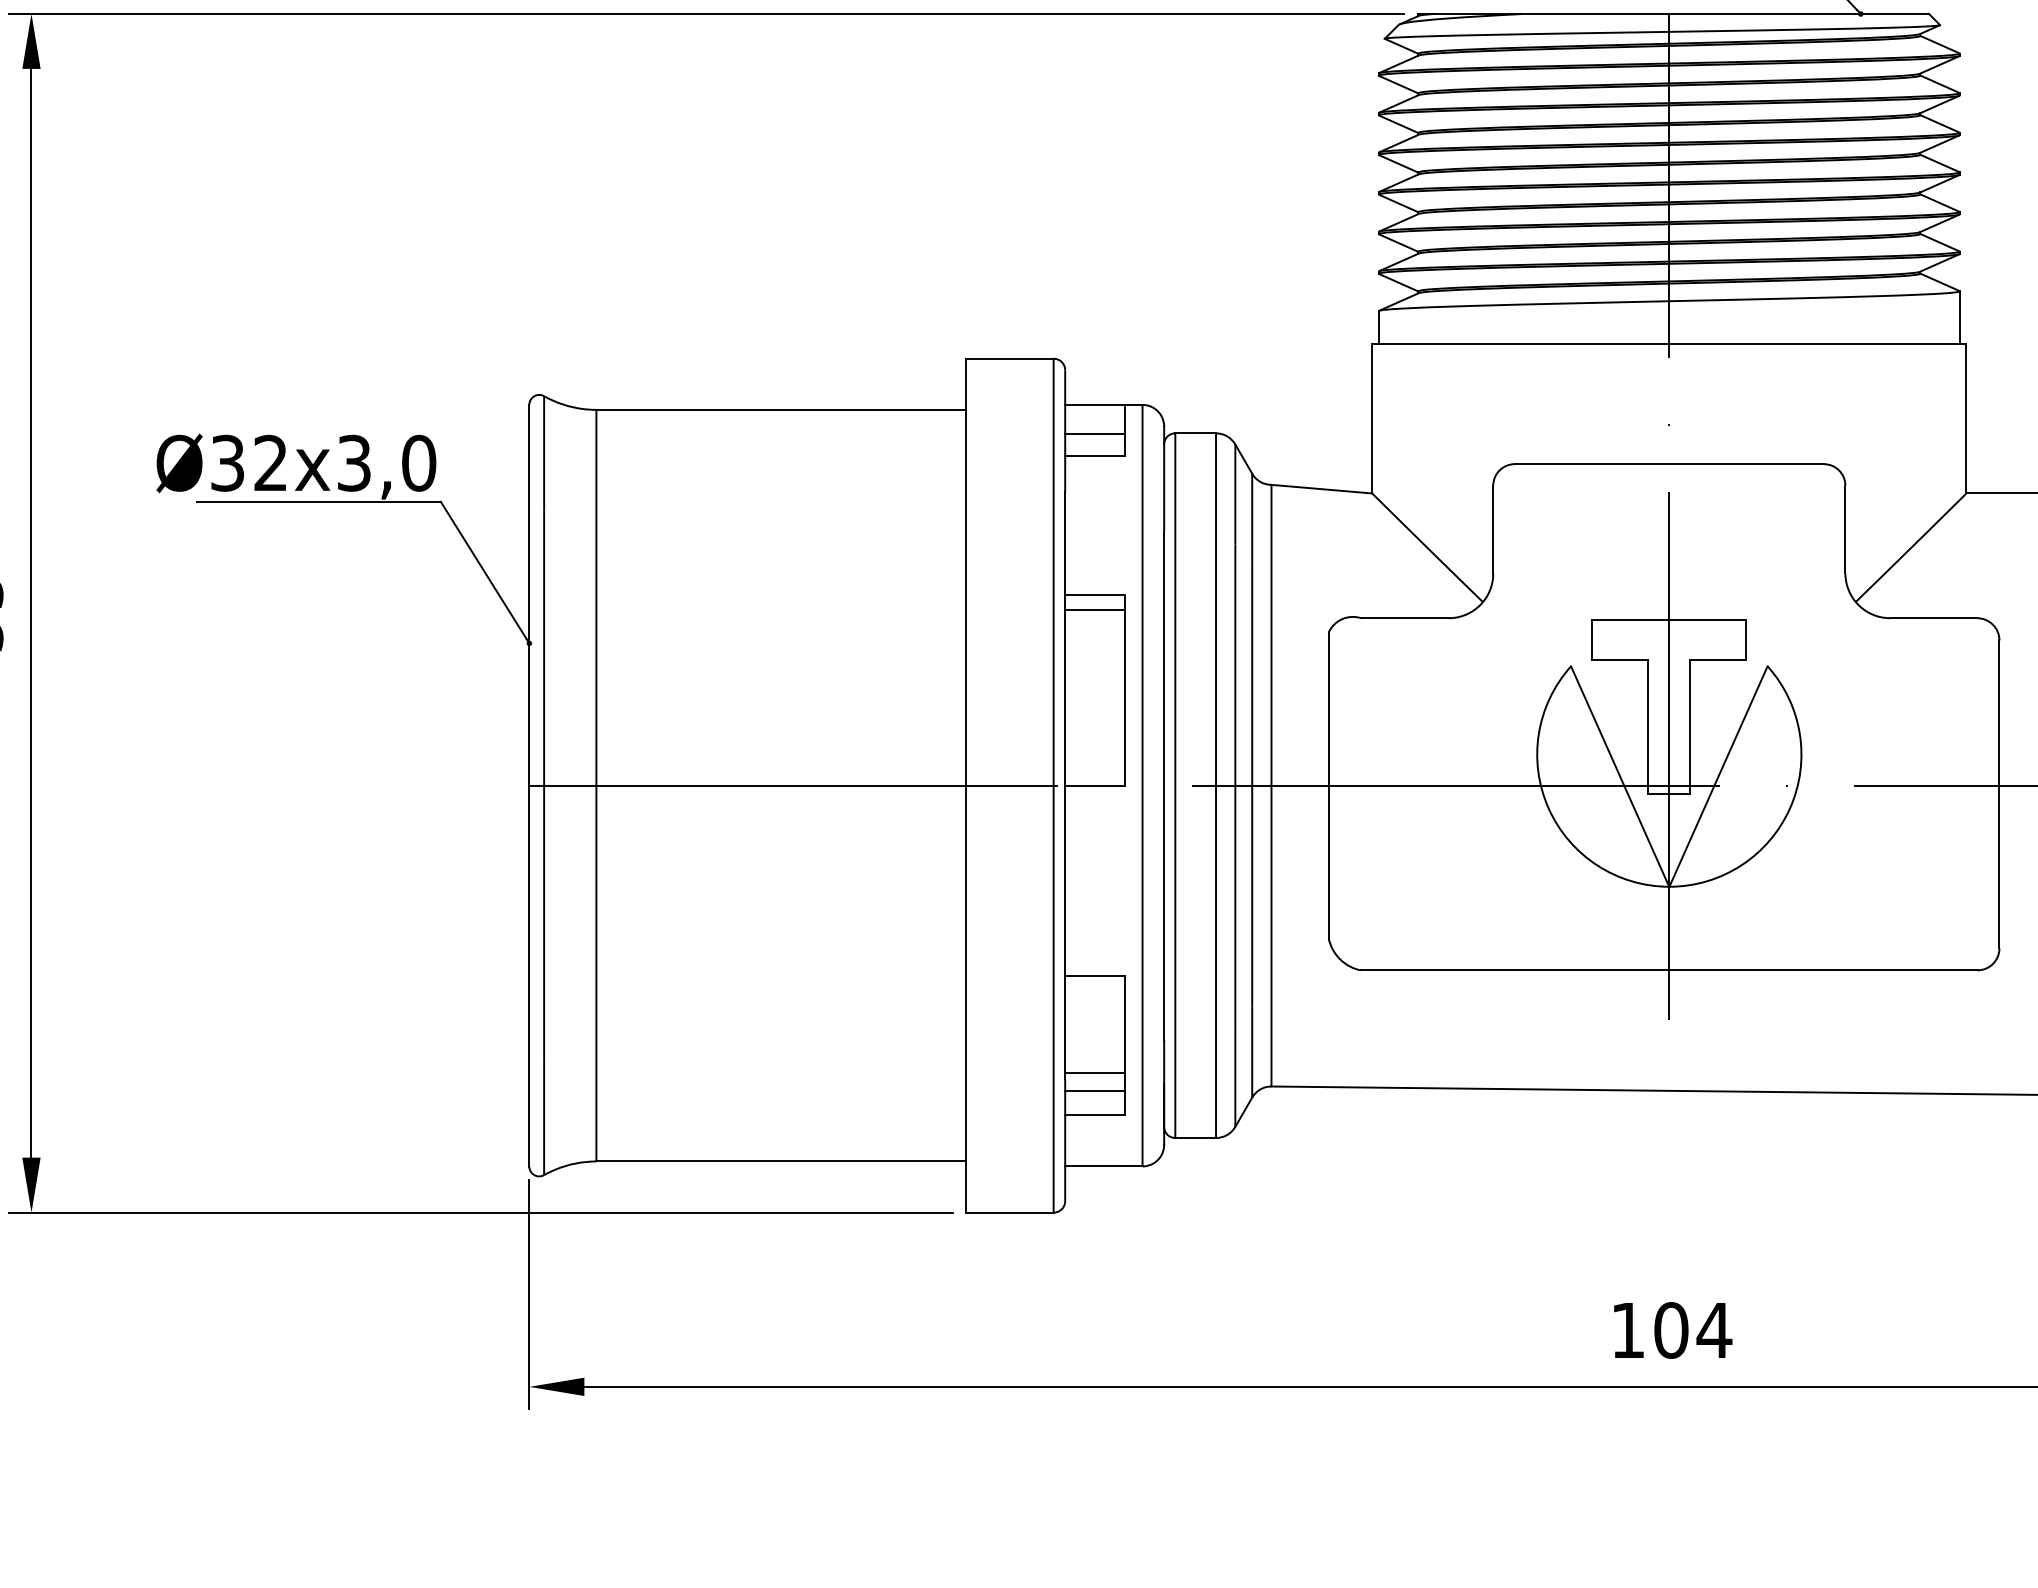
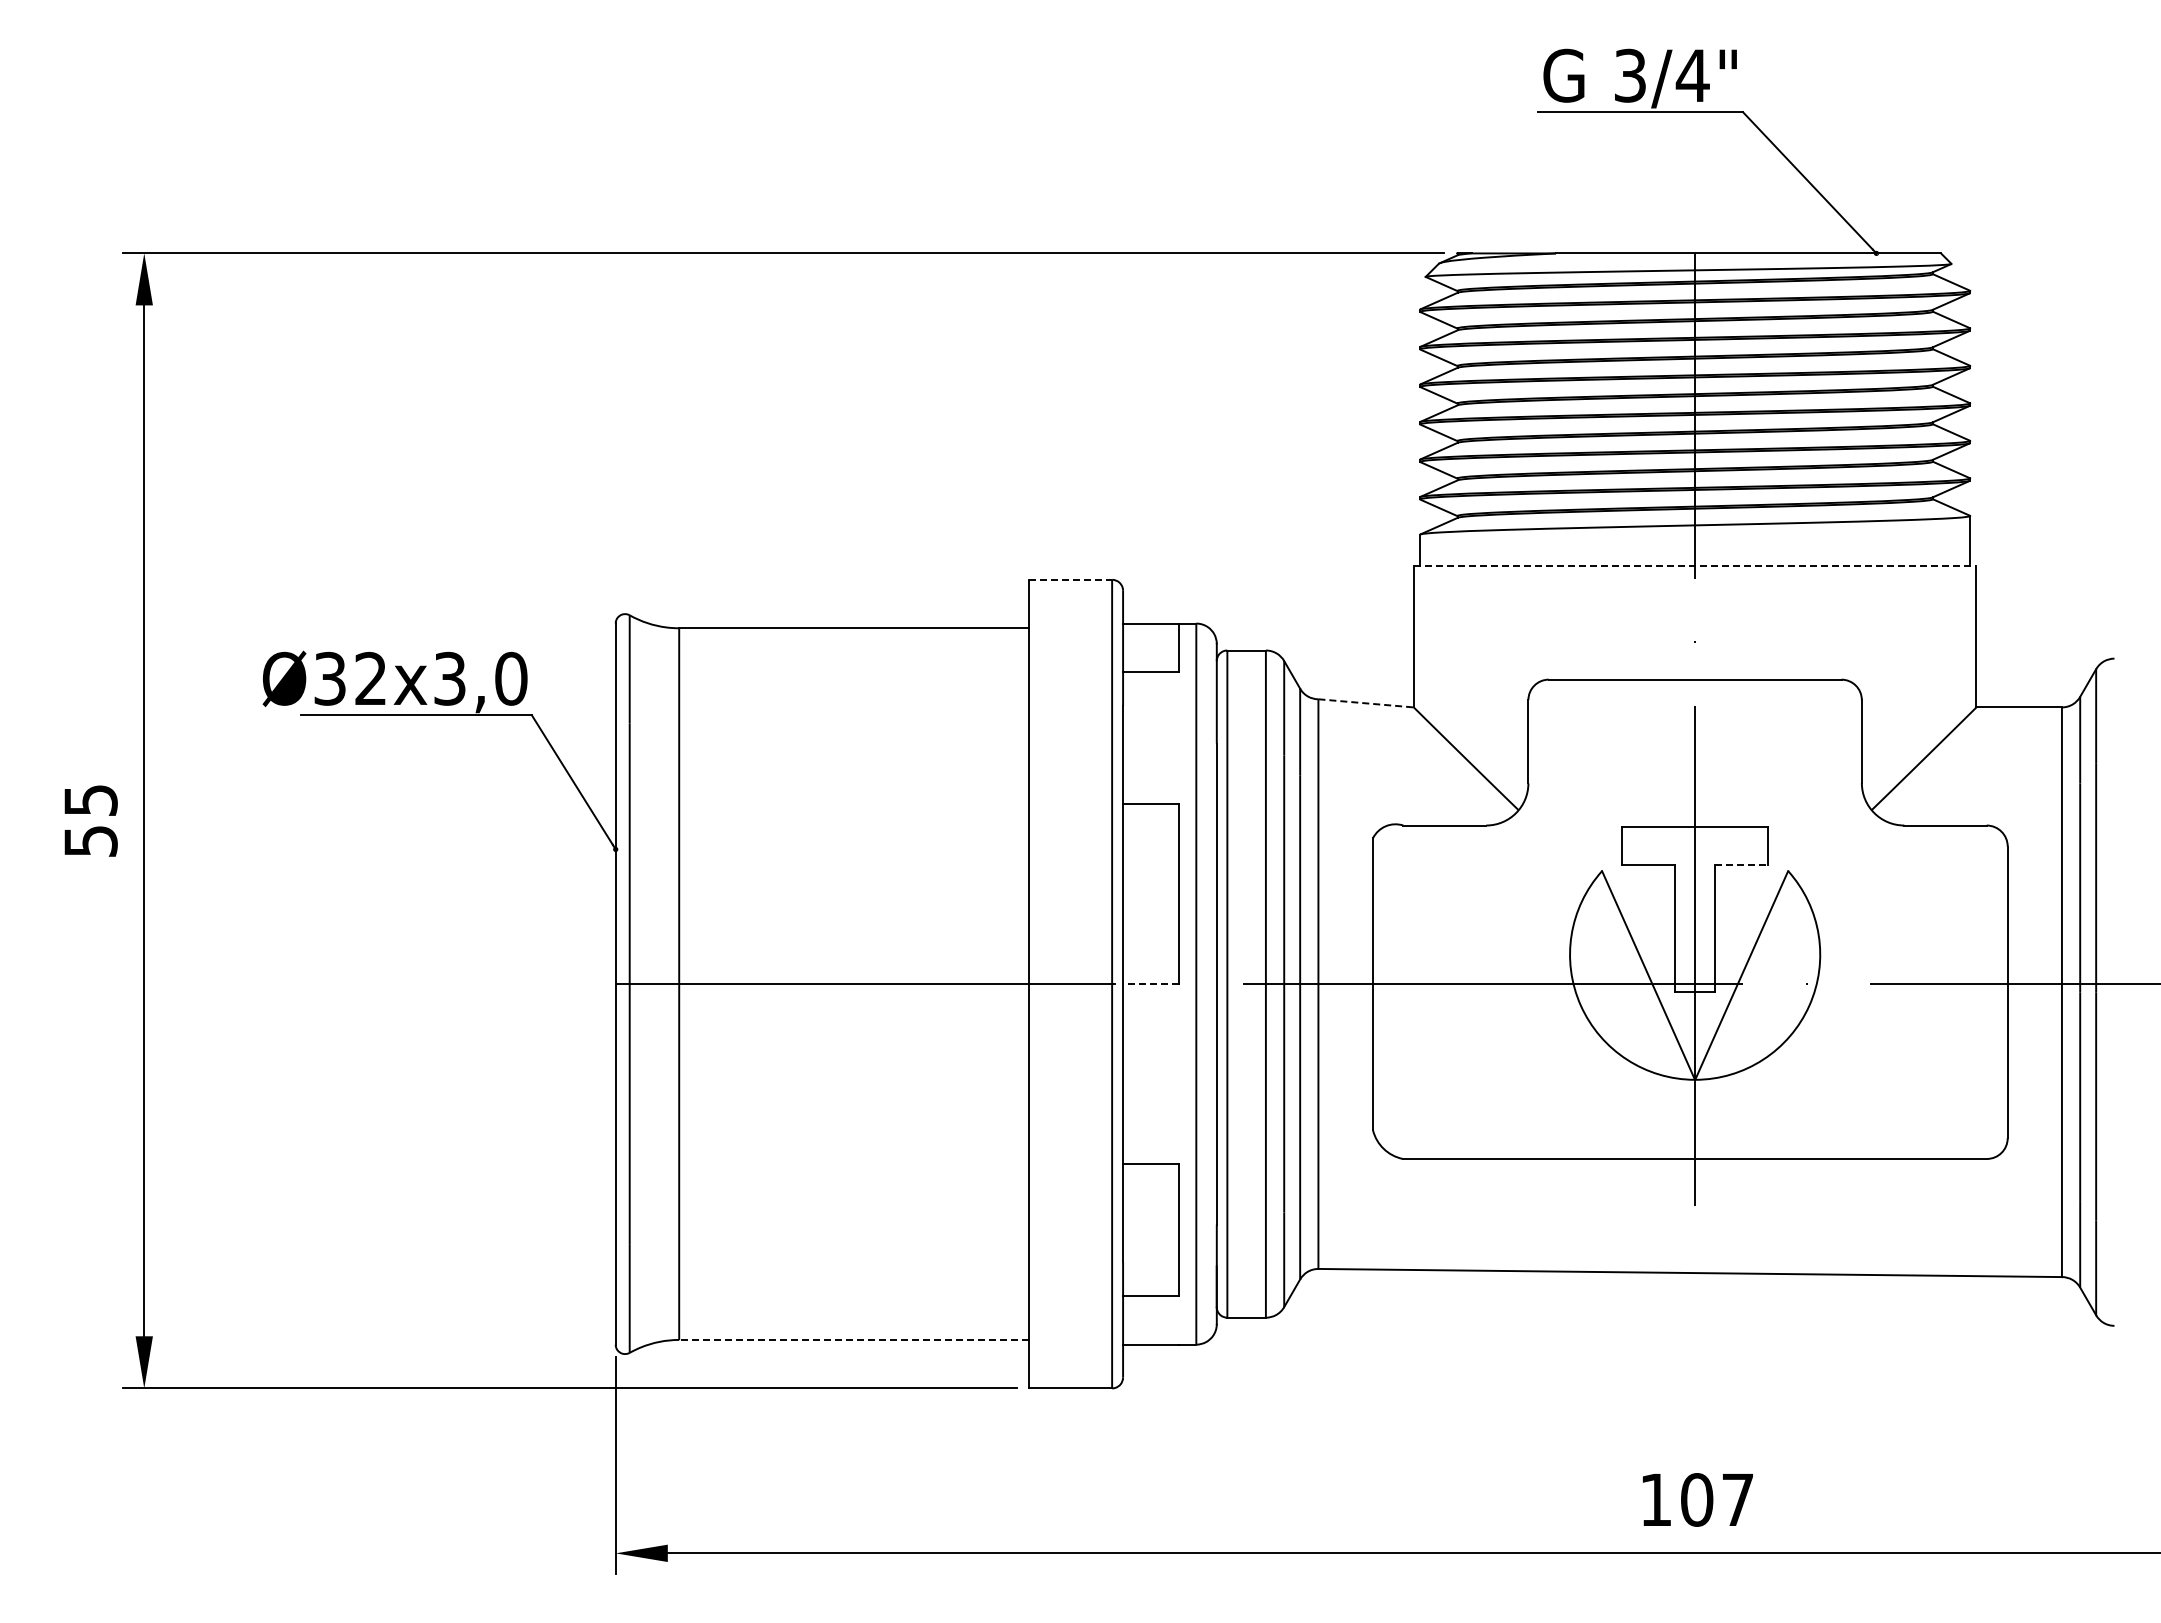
line: (1669, 344) -> (1695, 566), solid -> dashed
line: (1010, 358) -> (1071, 579), solid -> dashed
line: (1095, 433) -> (1151, 650), removed
line: (1322, 489) -> (1366, 703), solid -> dashed
line: (1095, 609) -> (1151, 817), removed
line: (1718, 659) -> (1741, 864), solid -> dashed
line: (1094, 786) -> (1150, 984), solid -> dashed
line: (1095, 1073) -> (1151, 1256), removed
line: (1095, 1090) -> (1151, 1272), removed
line: (780, 1161) -> (853, 1339), solid -> dashed
text: (1714, 1329) -> (1737, 1499), 104 -> 107

